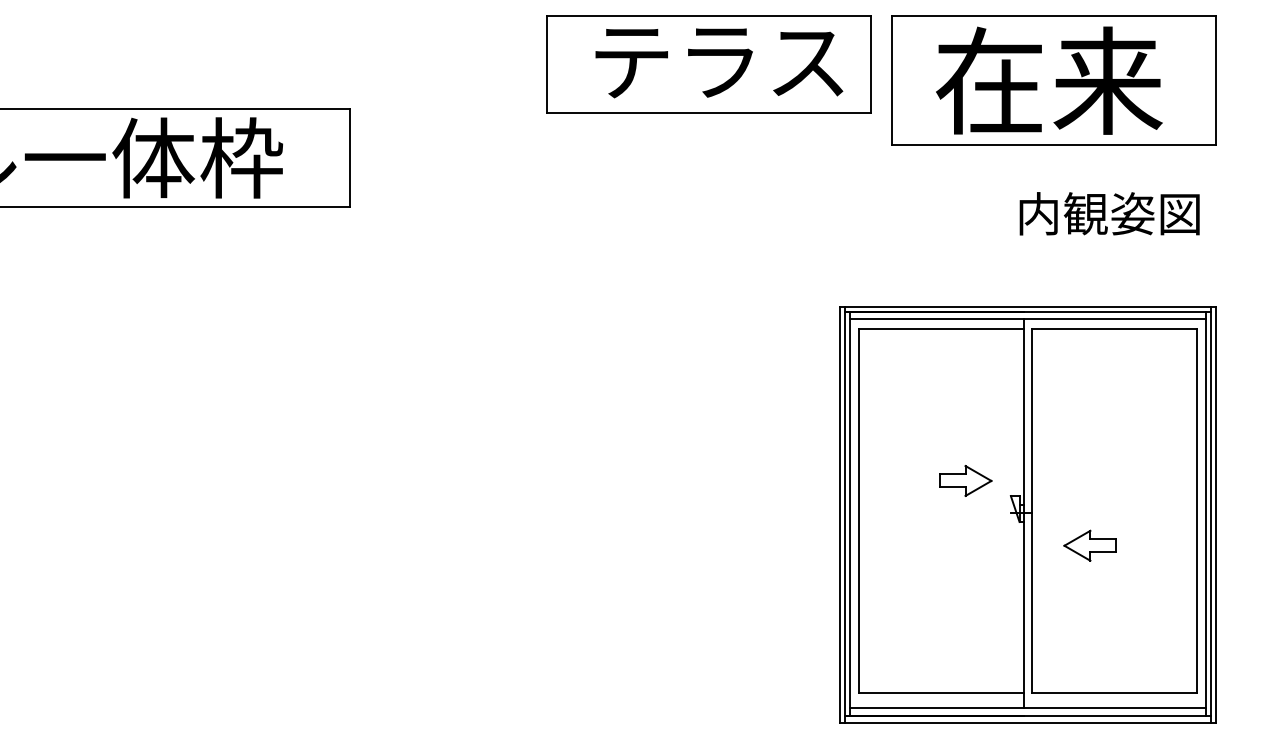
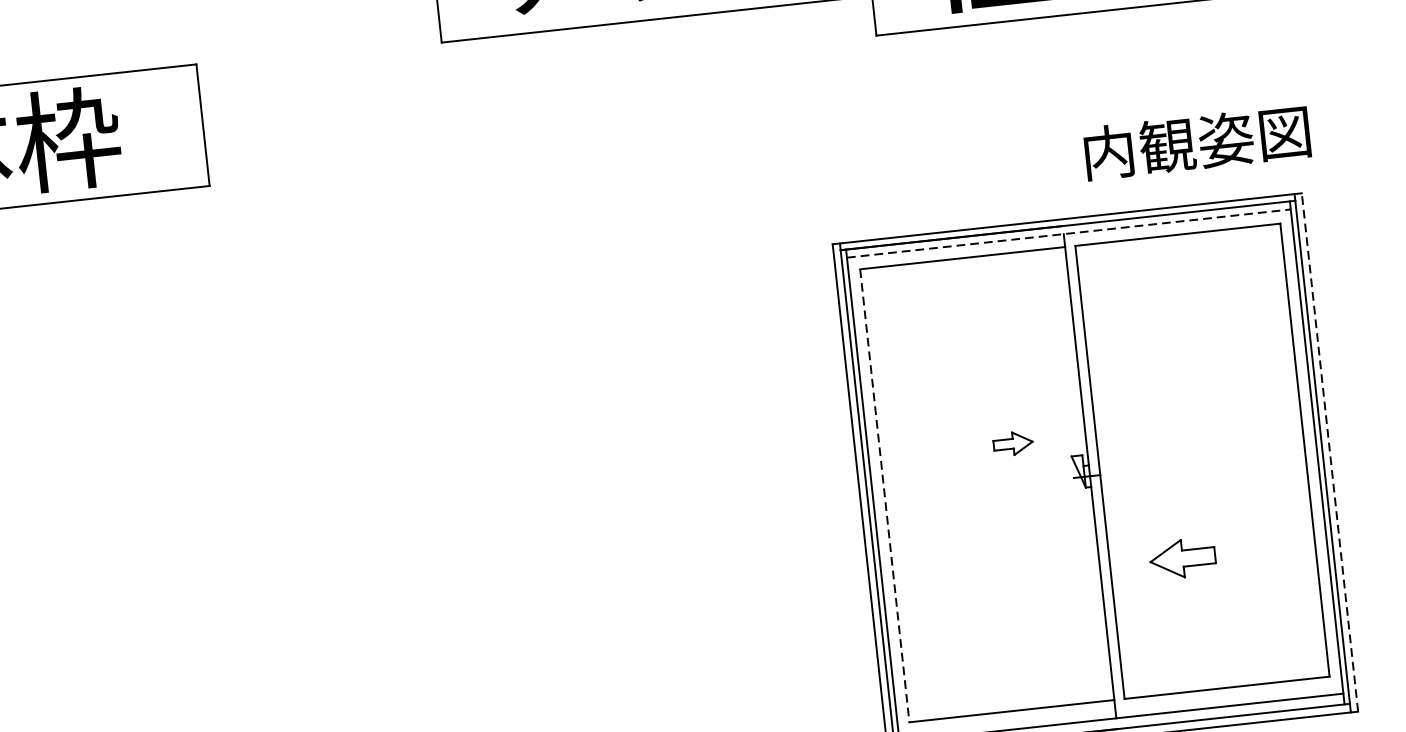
text: (1109, 213) -> (1196, 142), moved
line: (1028, 318) -> (1069, 232), solid -> dashed
part: (965, 480) -> (1012, 443), size x0.6
line: (859, 511) -> (885, 496), solid -> dashed
line: (1216, 514) -> (1330, 451), solid -> dashed
part: (1089, 545) -> (1181, 558), moved

